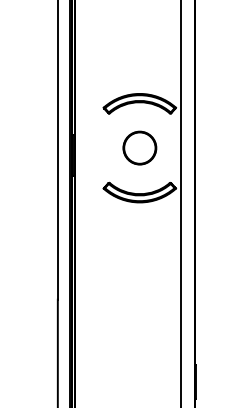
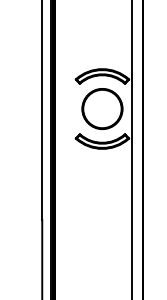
part: (139, 147) -> (102, 108), size x1.67

